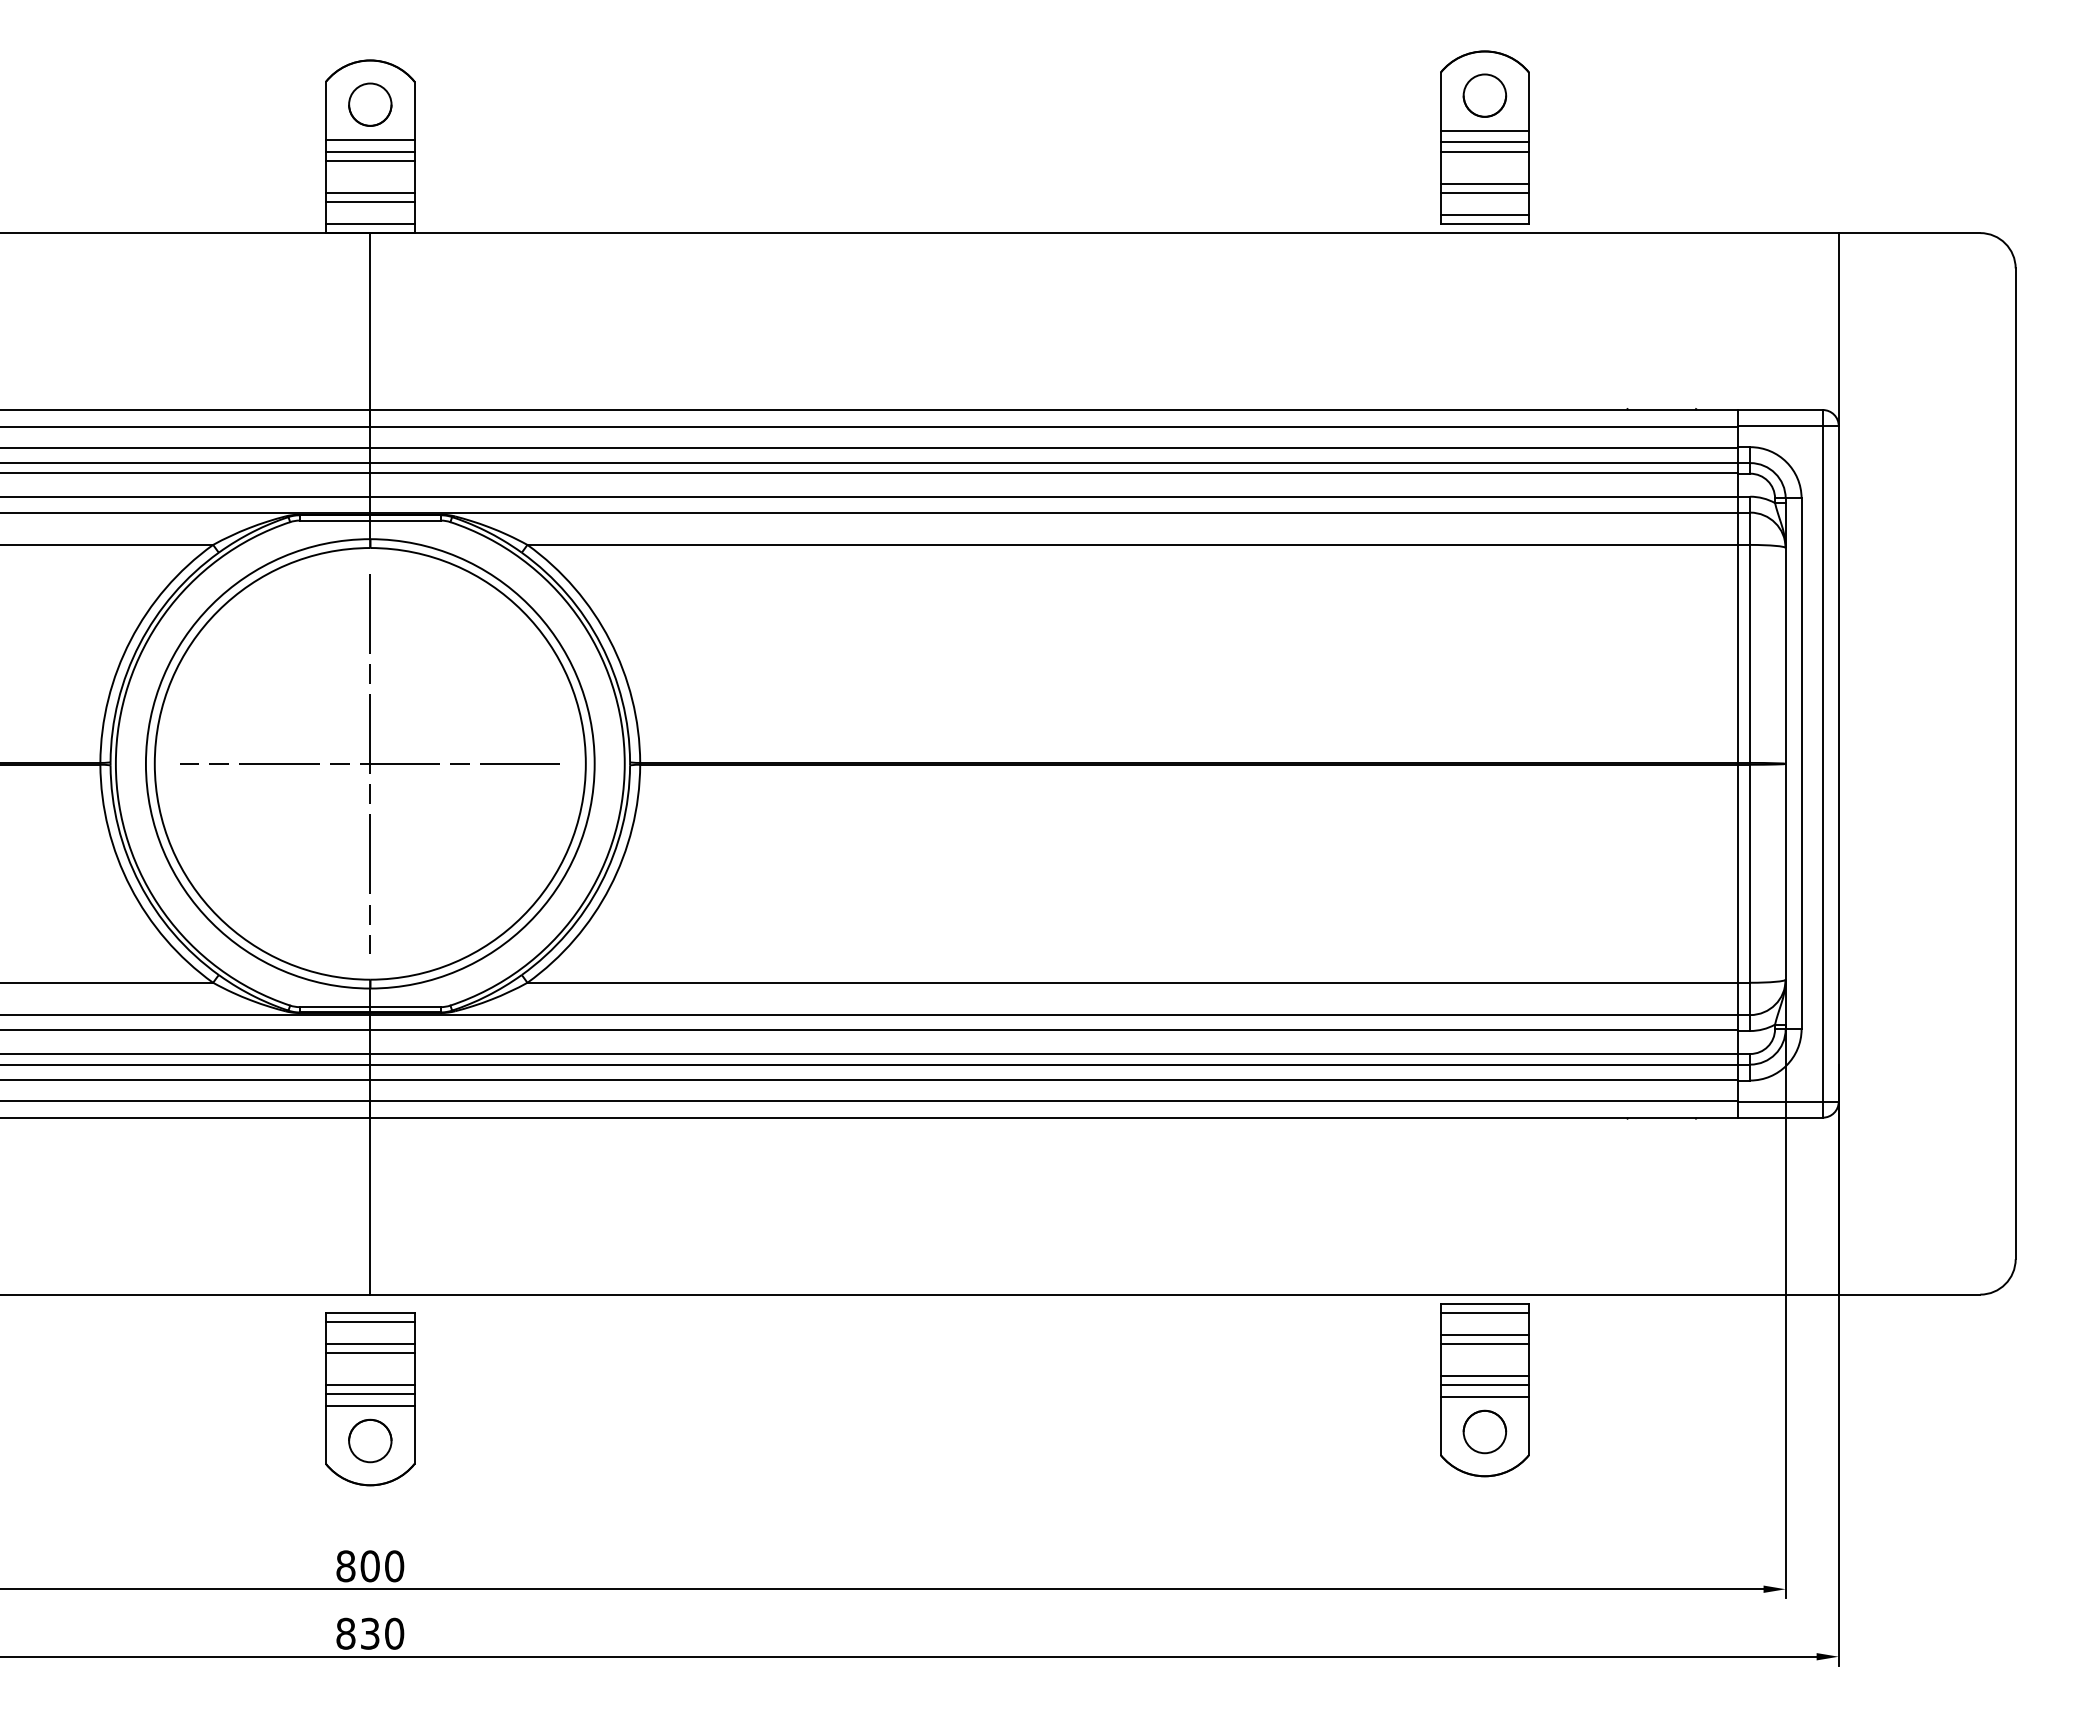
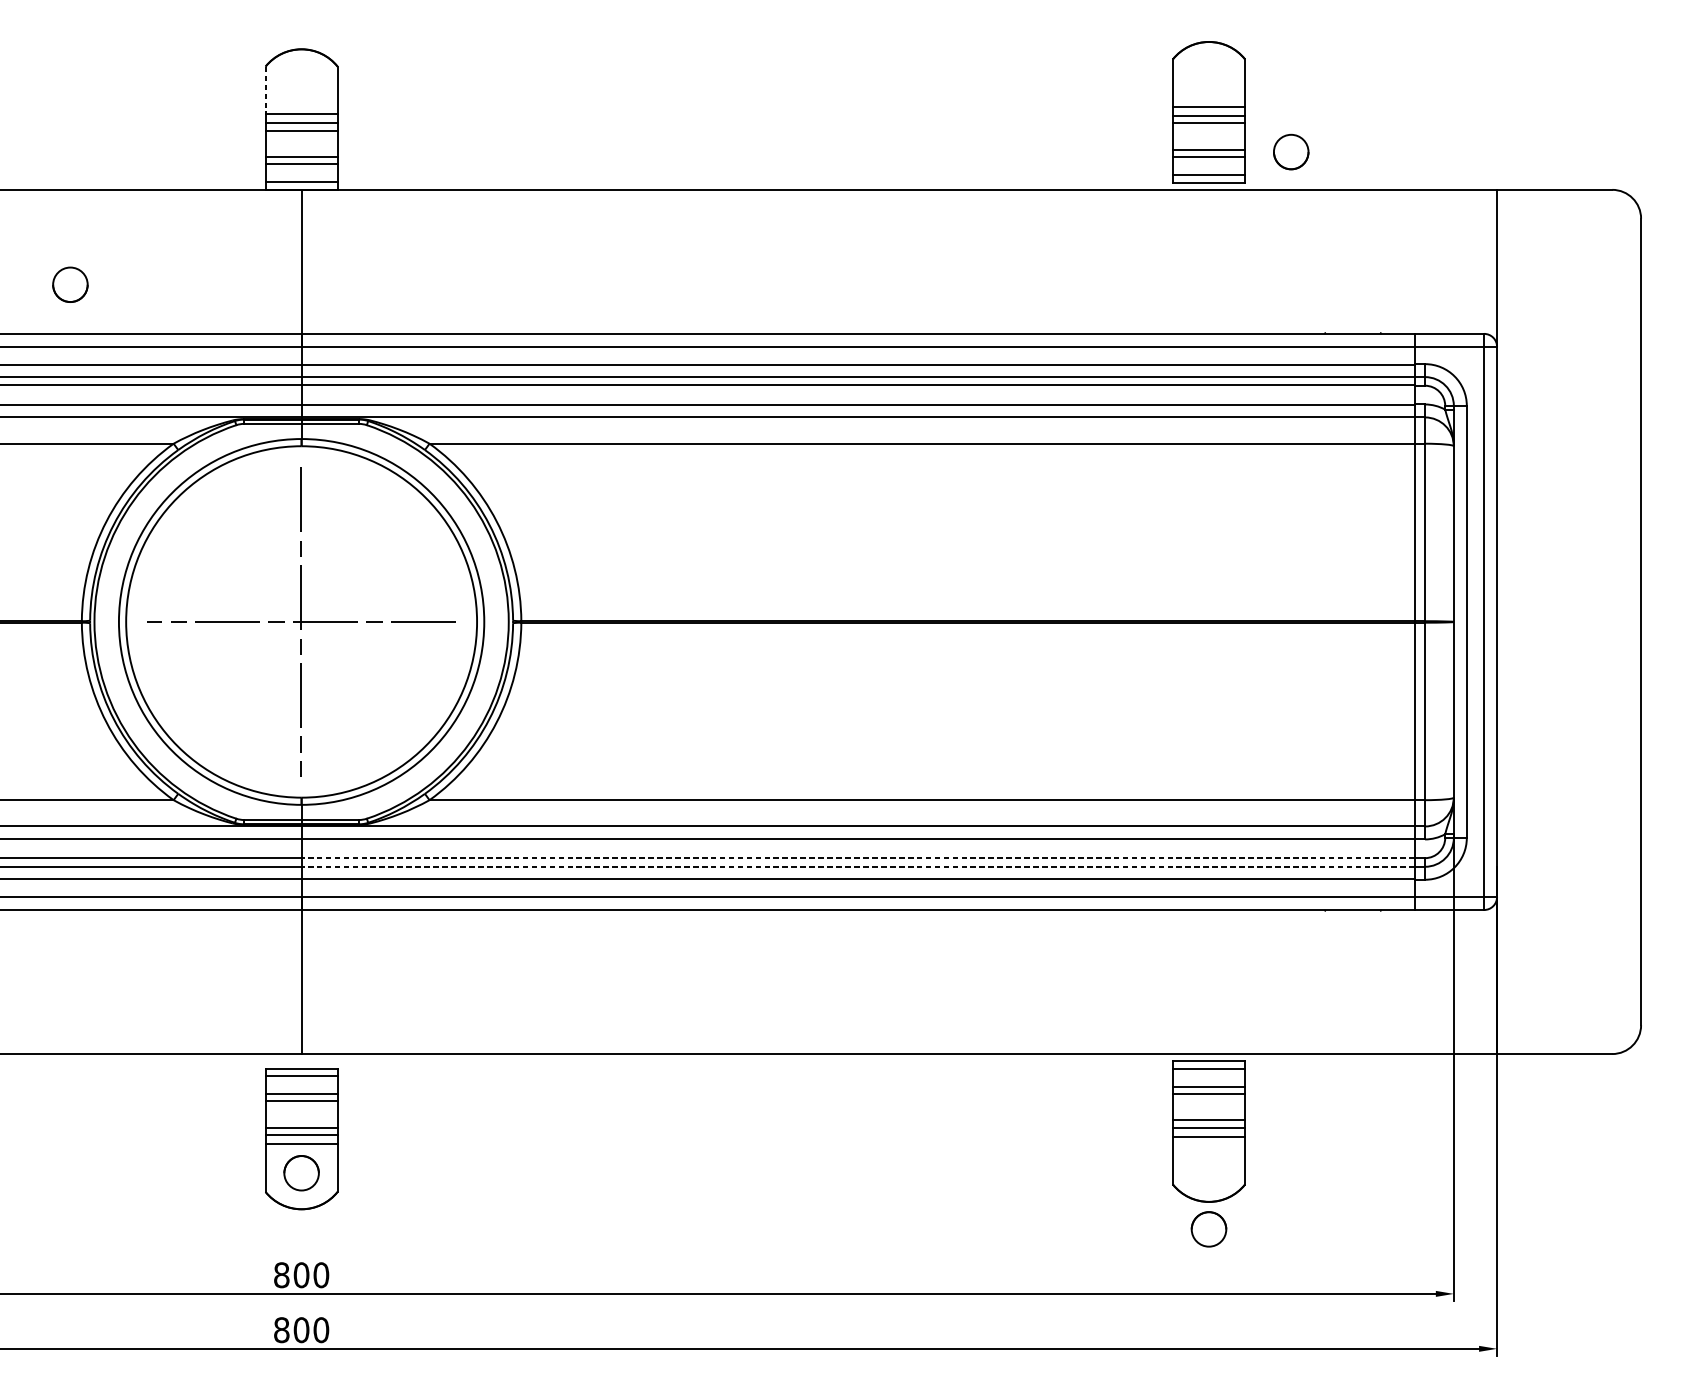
part: (1484, 95) -> (1290, 151), moved
part: (370, 104) -> (70, 284), moved
line: (326, 111) -> (265, 90), solid -> dashed
line: (1054, 1054) -> (858, 858), solid -> dashed
line: (1054, 1064) -> (858, 866), solid -> dashed
part: (1484, 1431) -> (1208, 1228), moved
text: (369, 1633) -> (300, 1329), 830 -> 800

